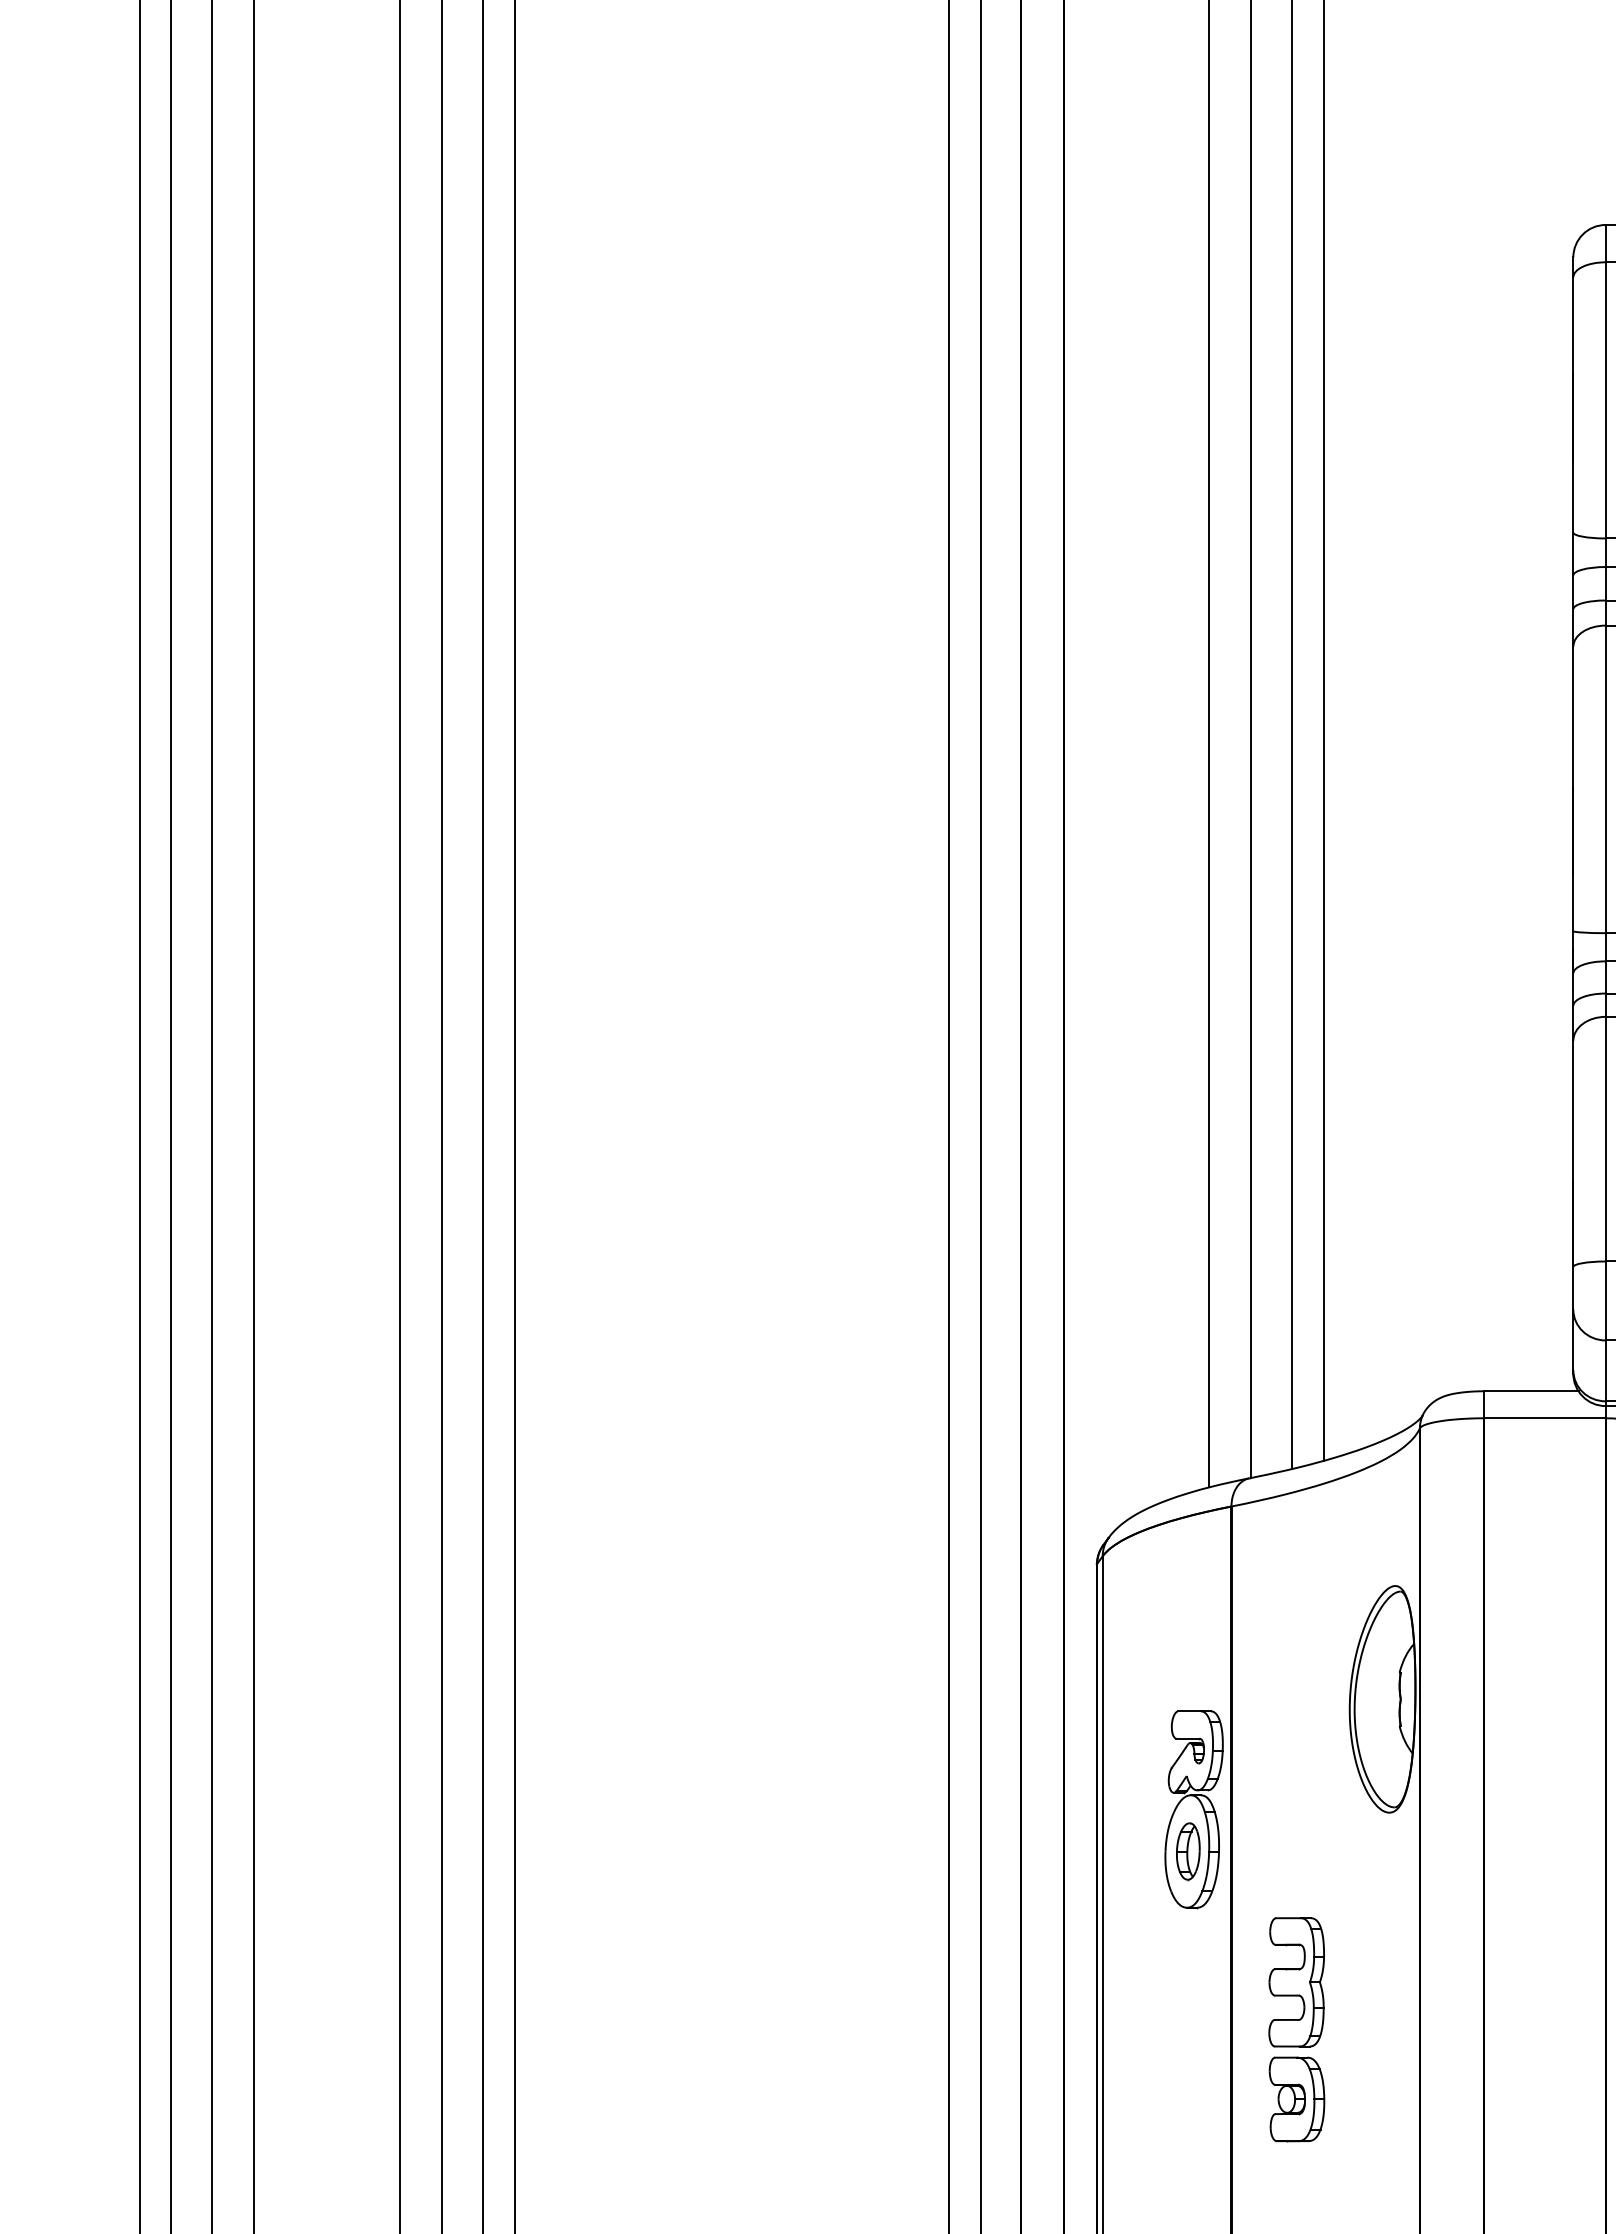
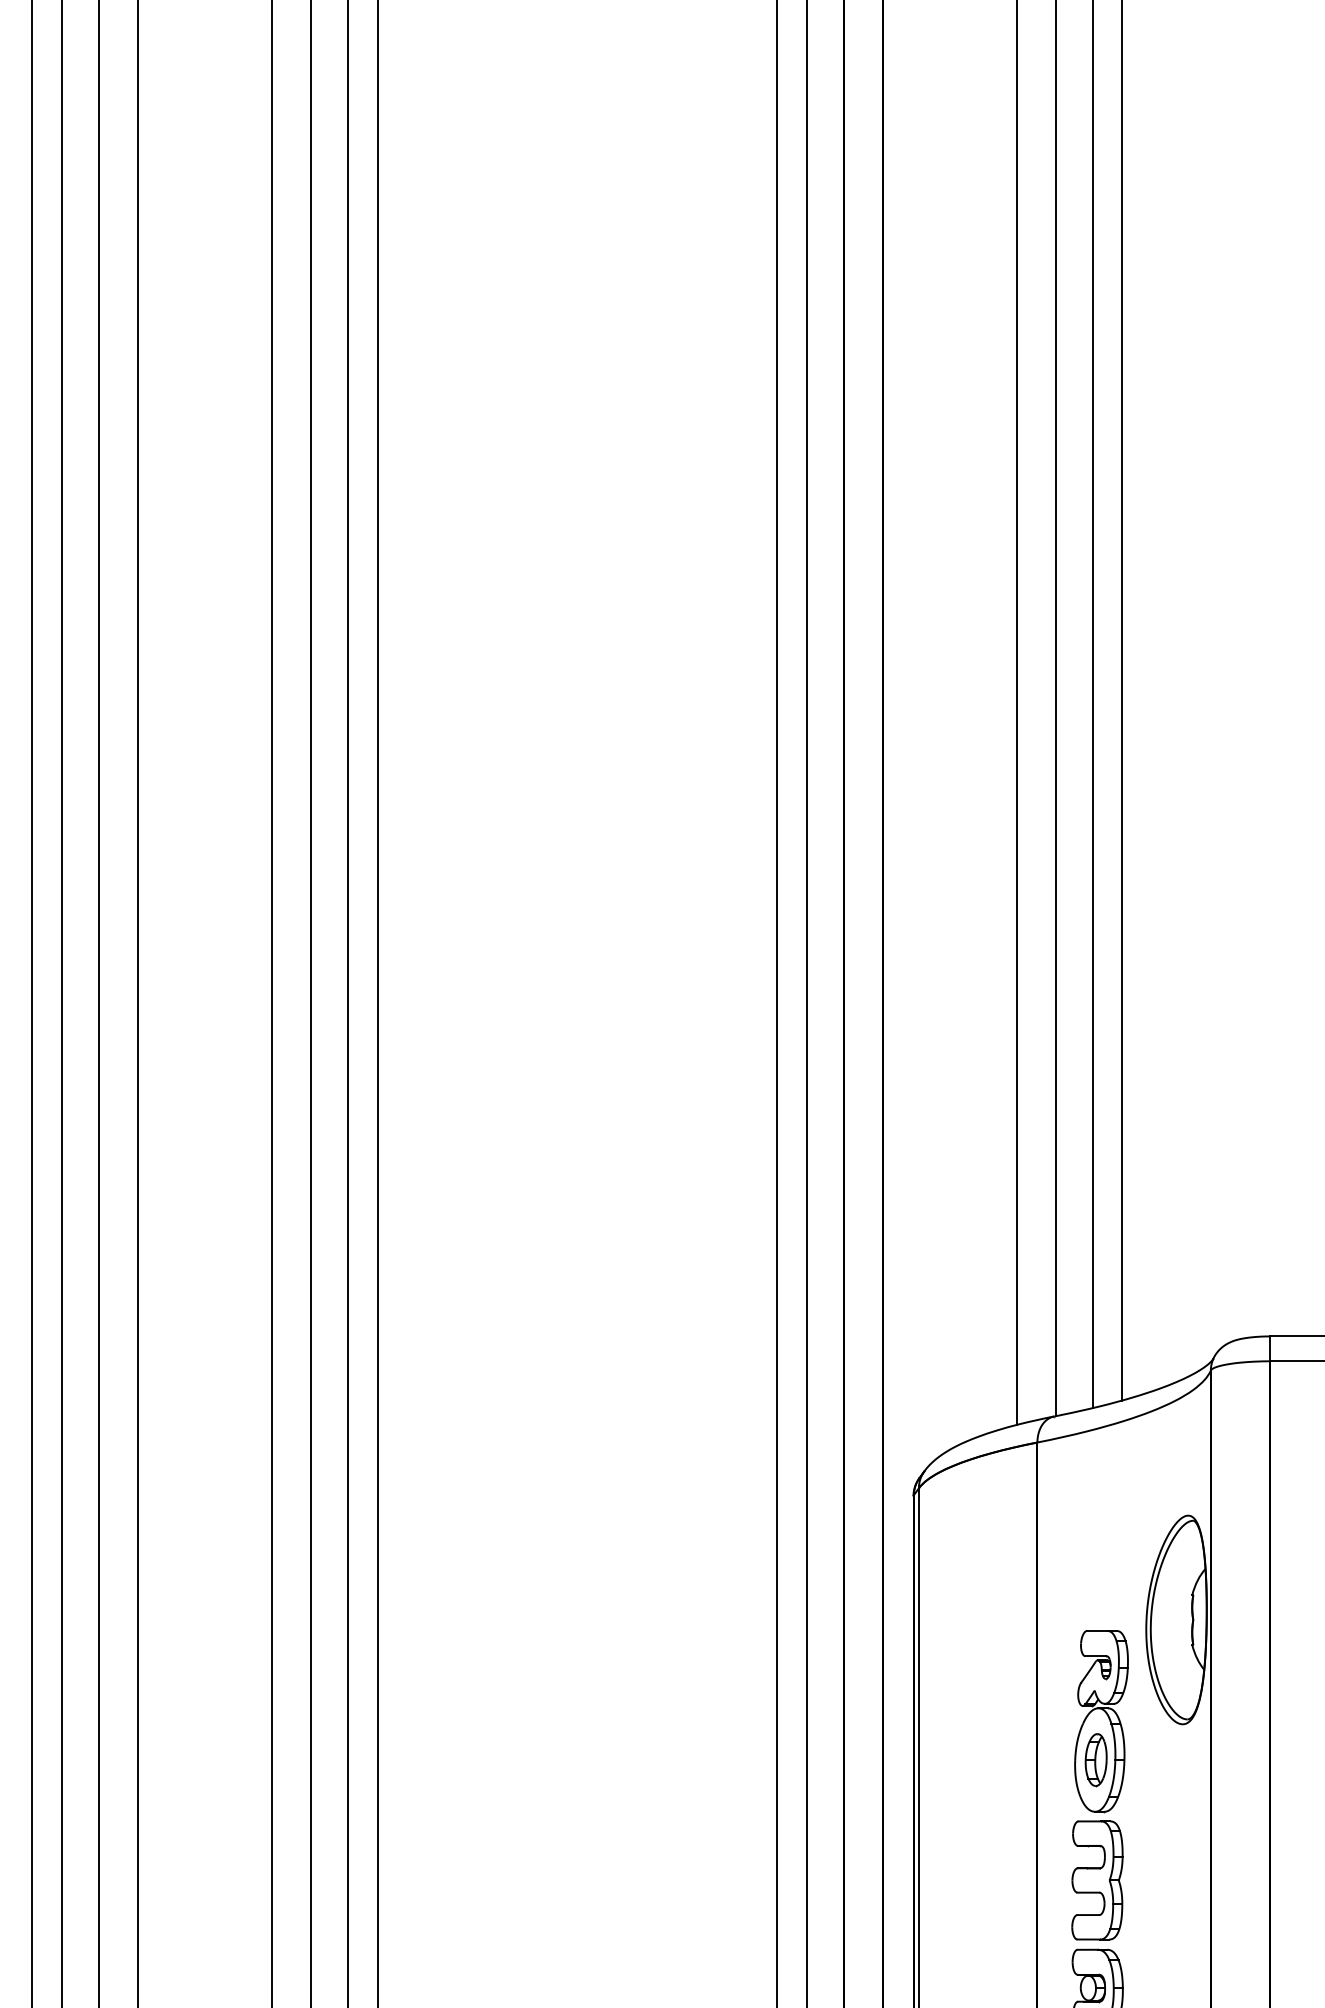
part: (1193, 1809) -> (1100, 1721), moved

